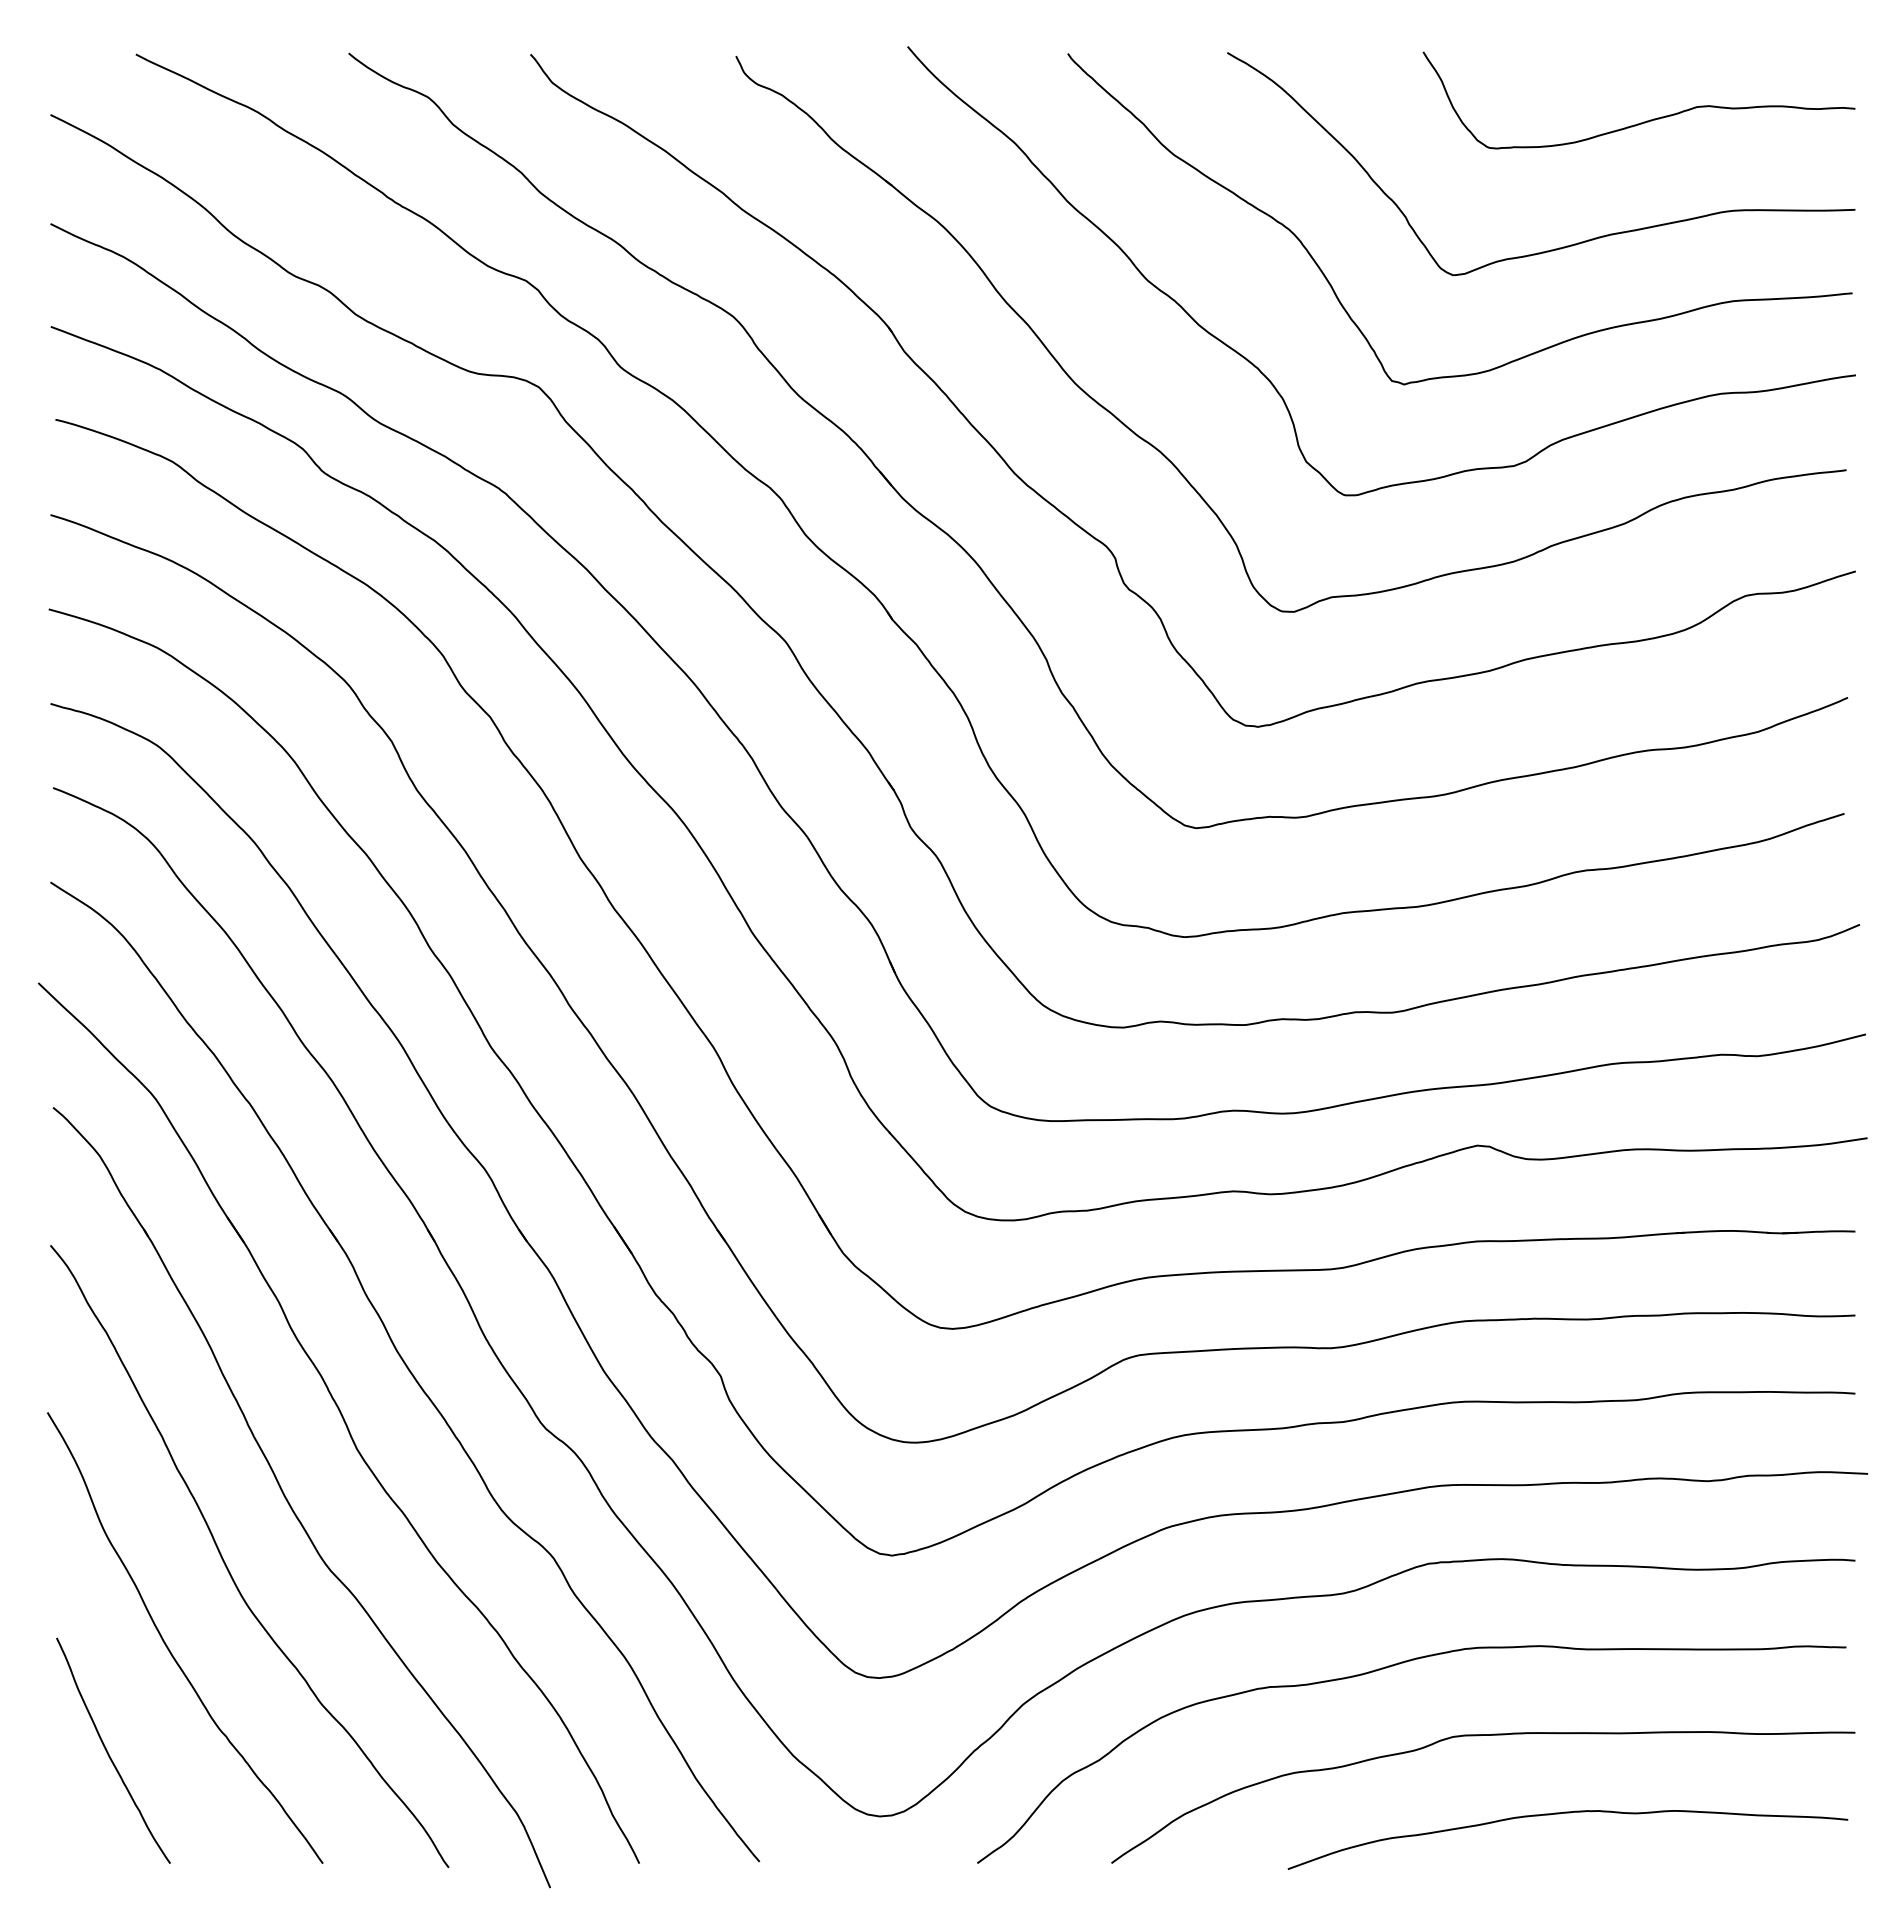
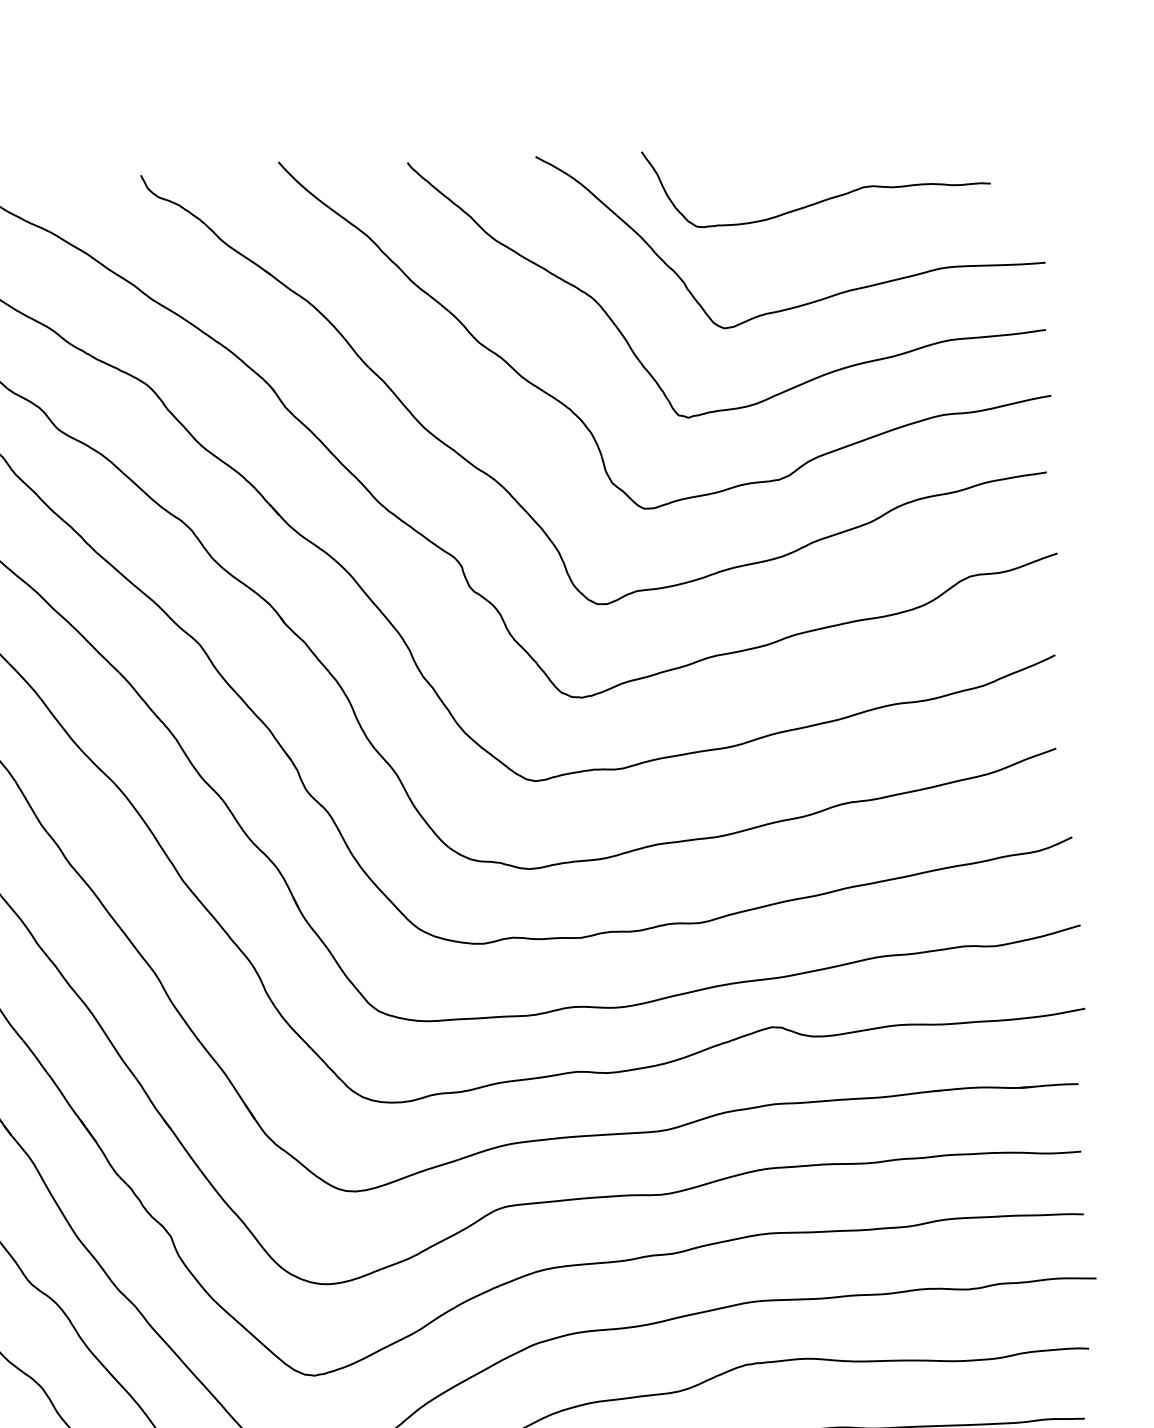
curve: (1643, 121) -> (820, 200), moved

